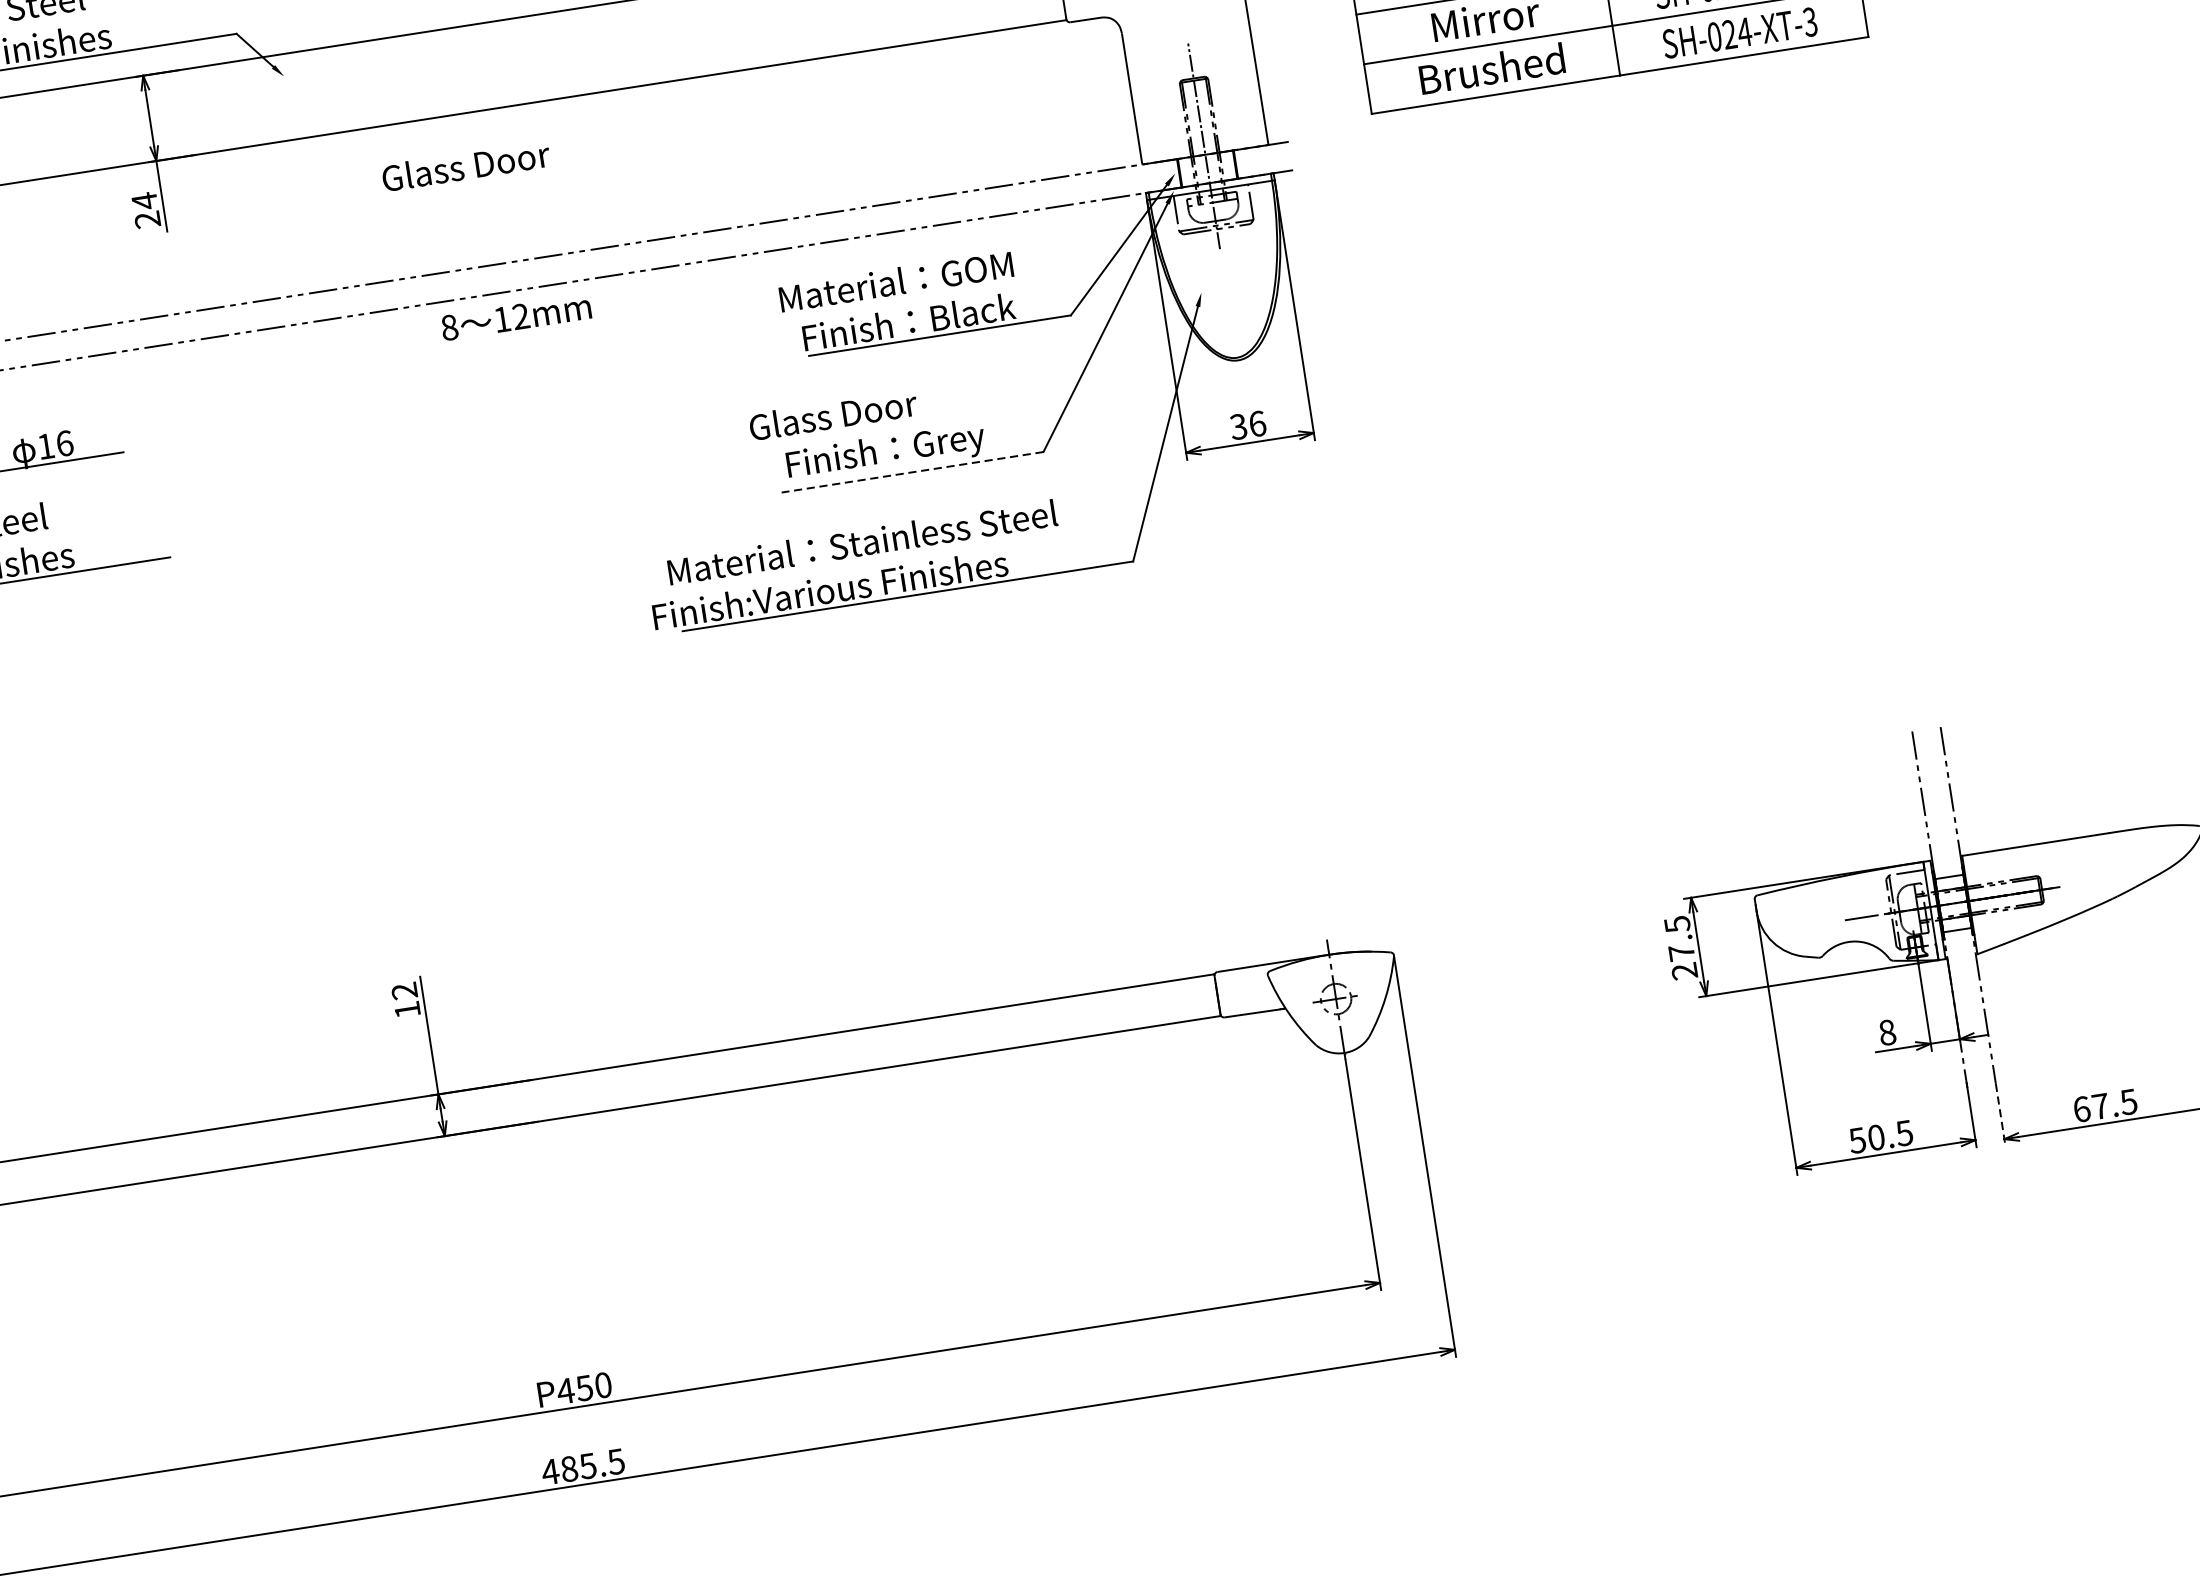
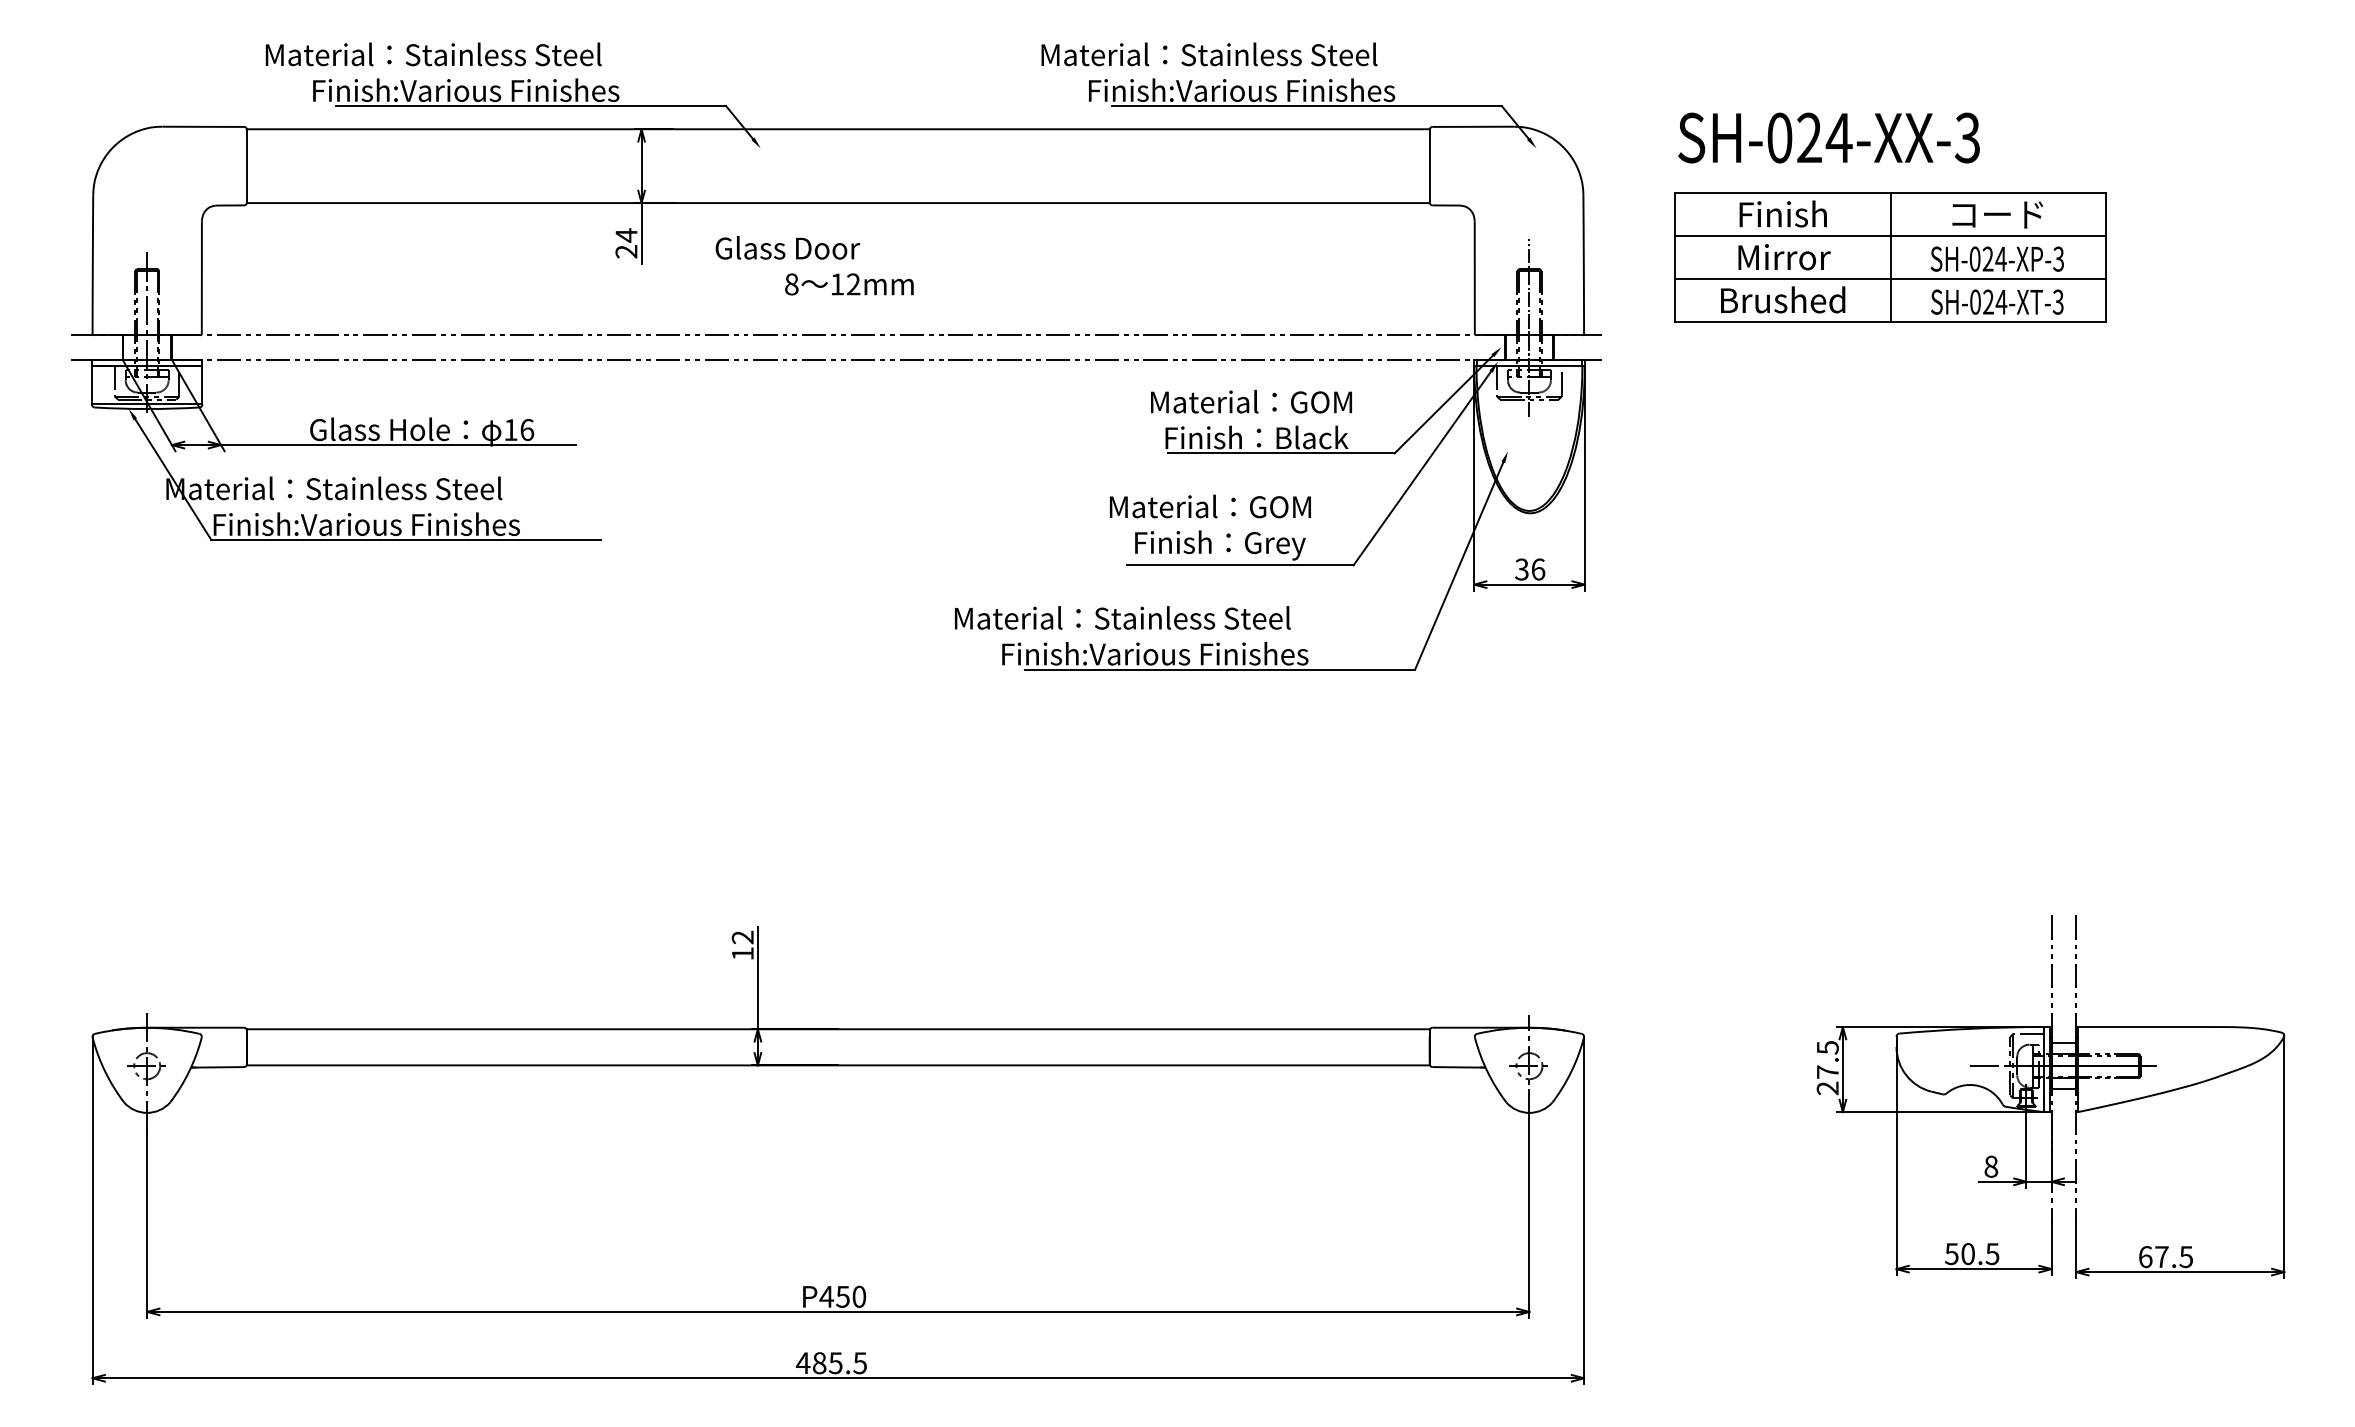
text: (465, 165) -> (787, 247), moved
text: (516, 317) -> (849, 284), moved
text: (866, 409) -> (1209, 506), Glass Door -> Material：GOM
line: (911, 472) -> (1239, 565), dashed -> solid
text: (862, 541) -> (1122, 617), moved
line: (2001, 1115) -> (2076, 1251), dashed -> solid

